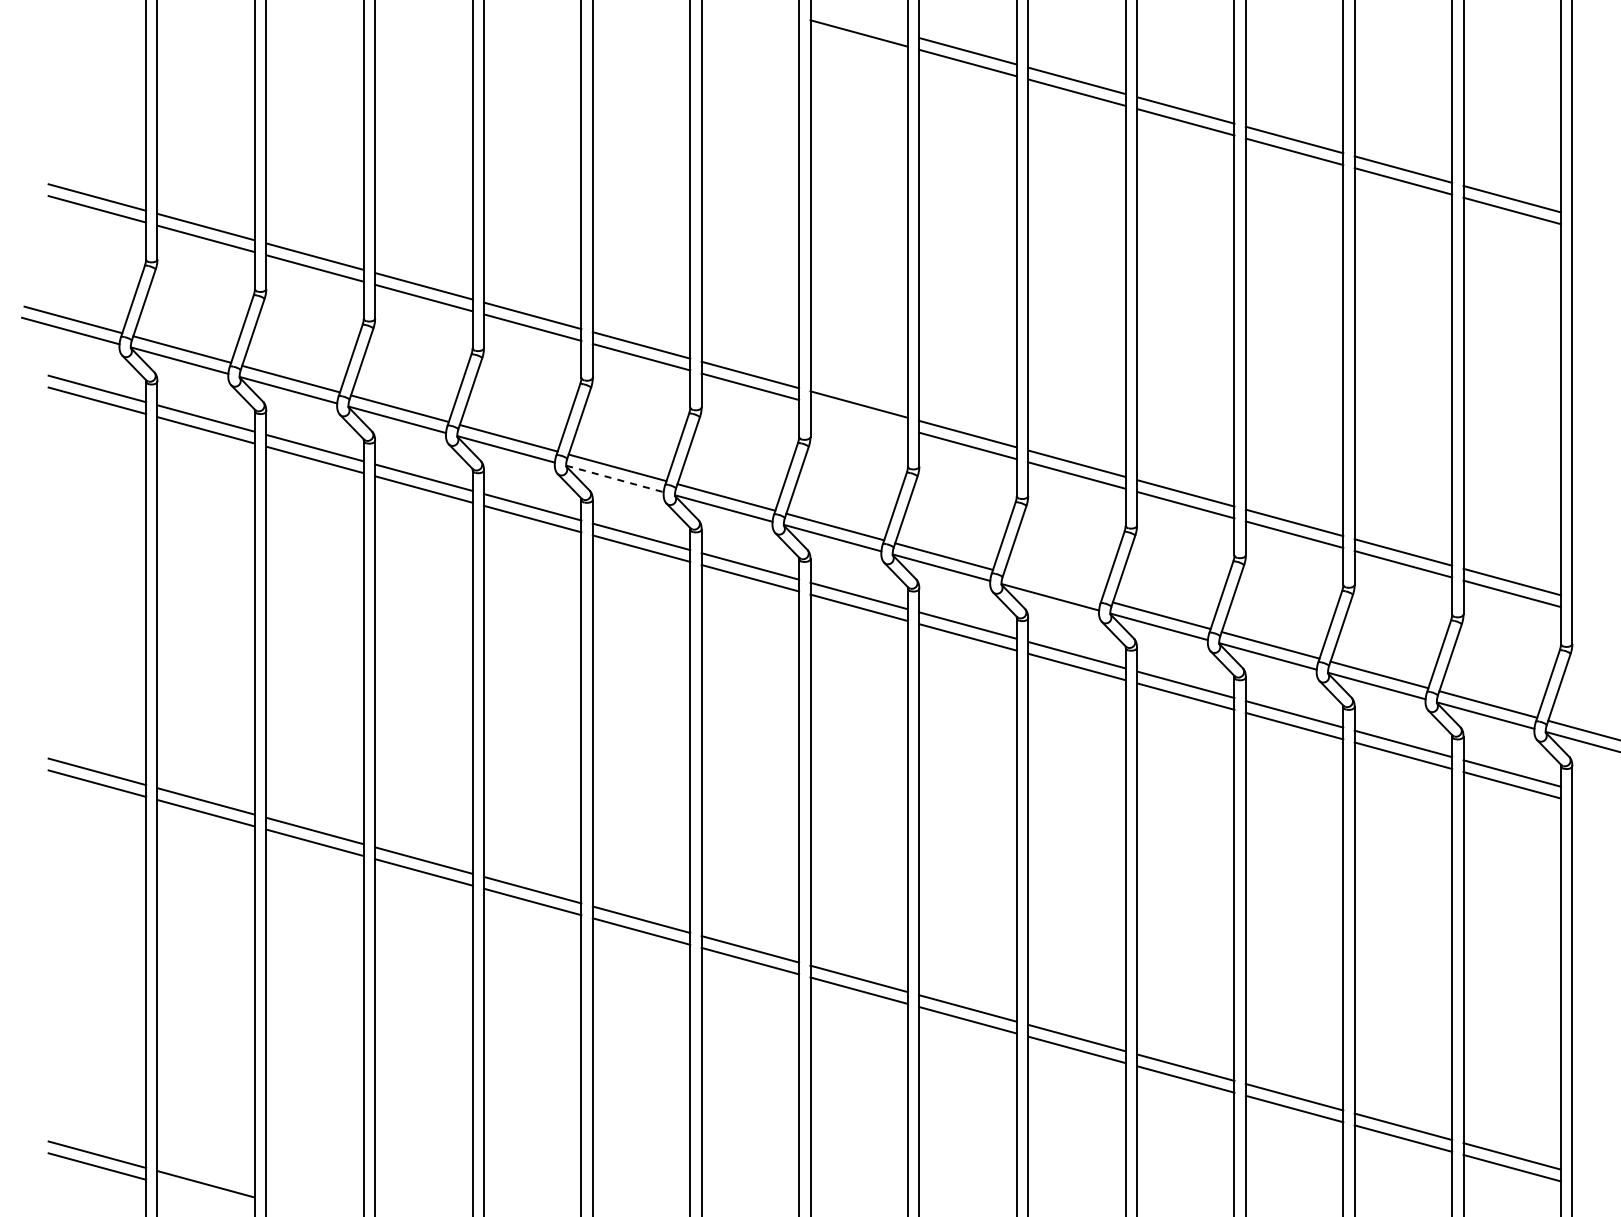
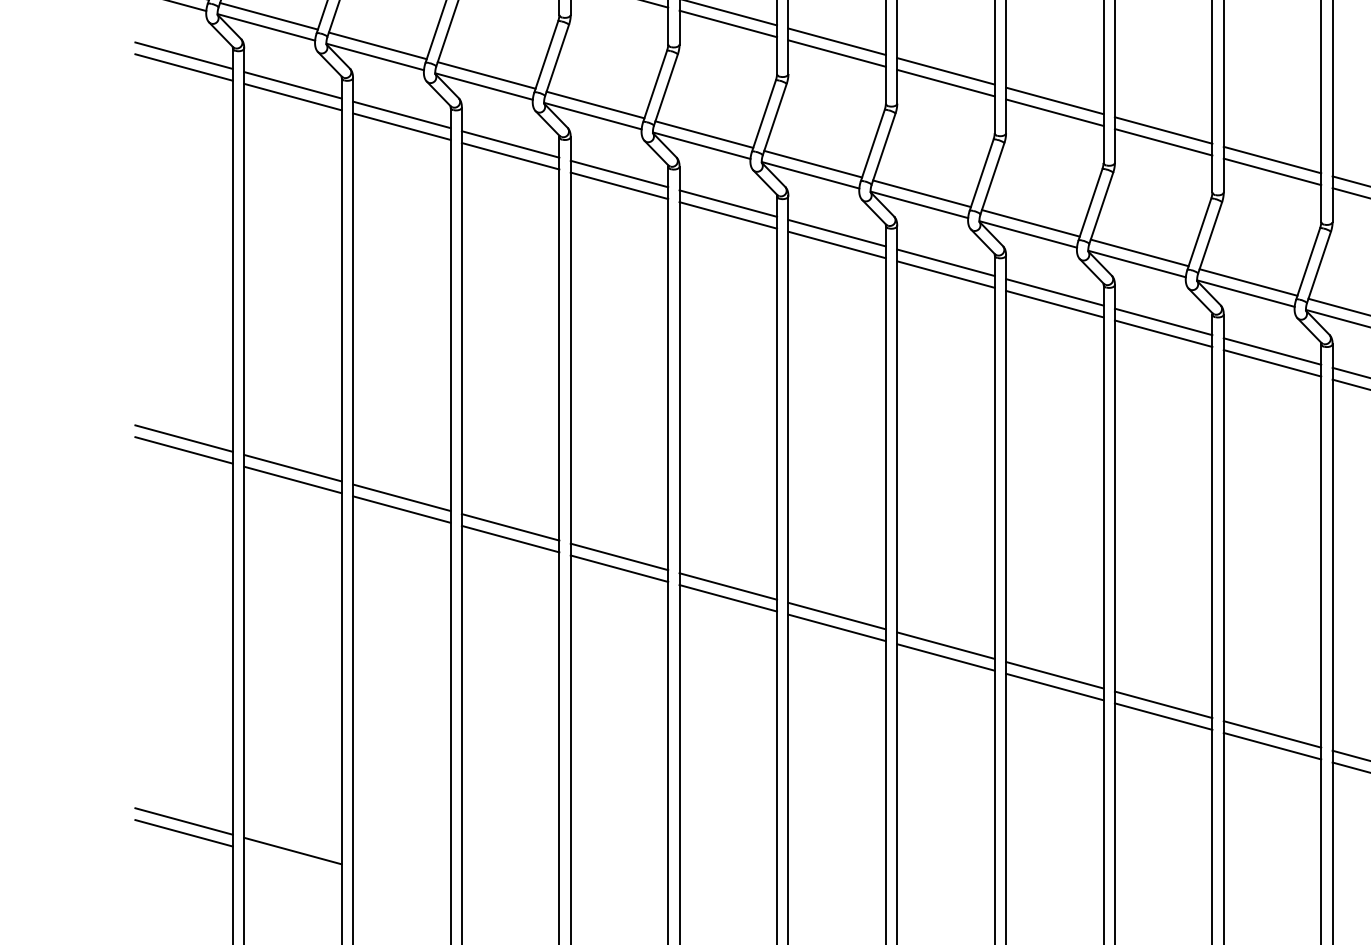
line: (858, 416) -> (945, 83), added
line: (615, 478) -> (702, 145), dashed -> solid
line: (1052, 585) -> (1139, 252), added

